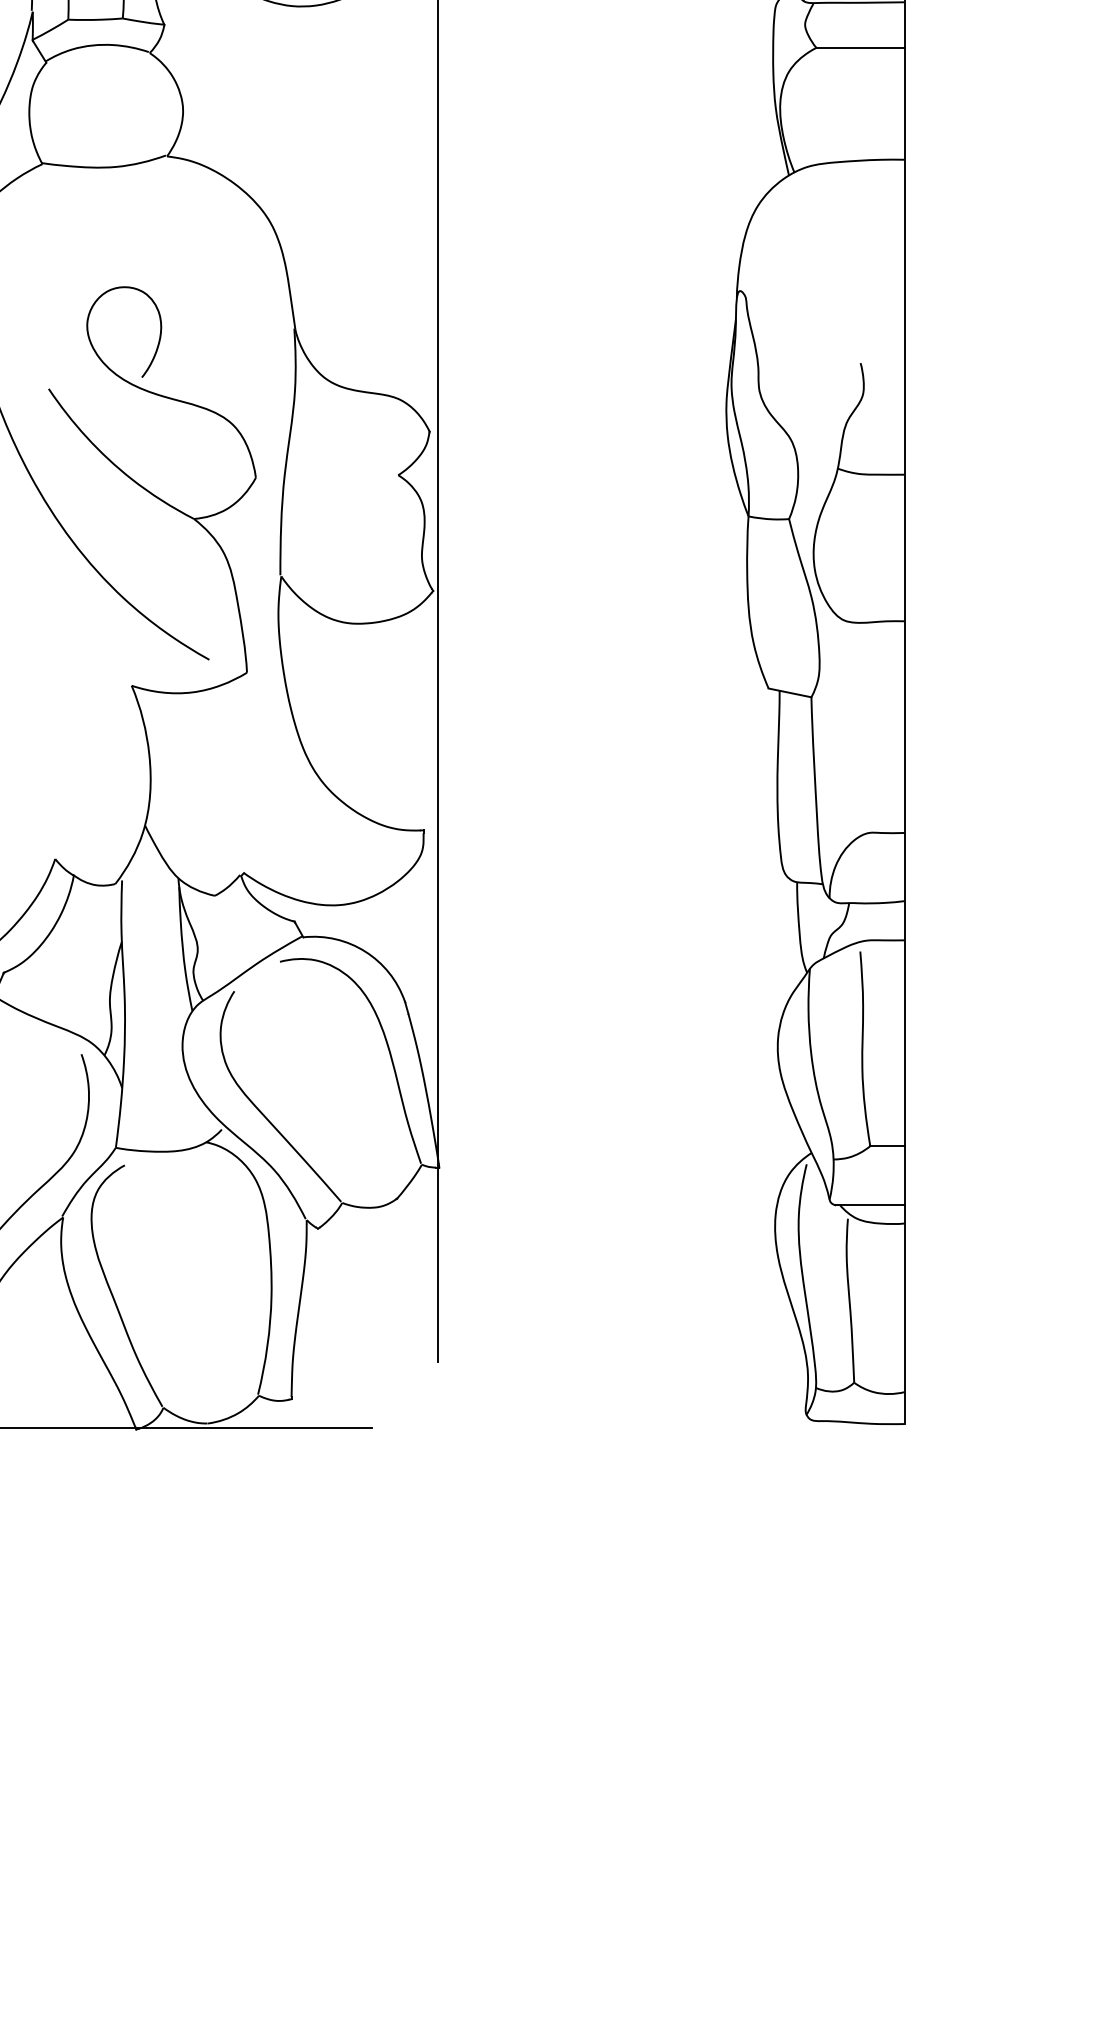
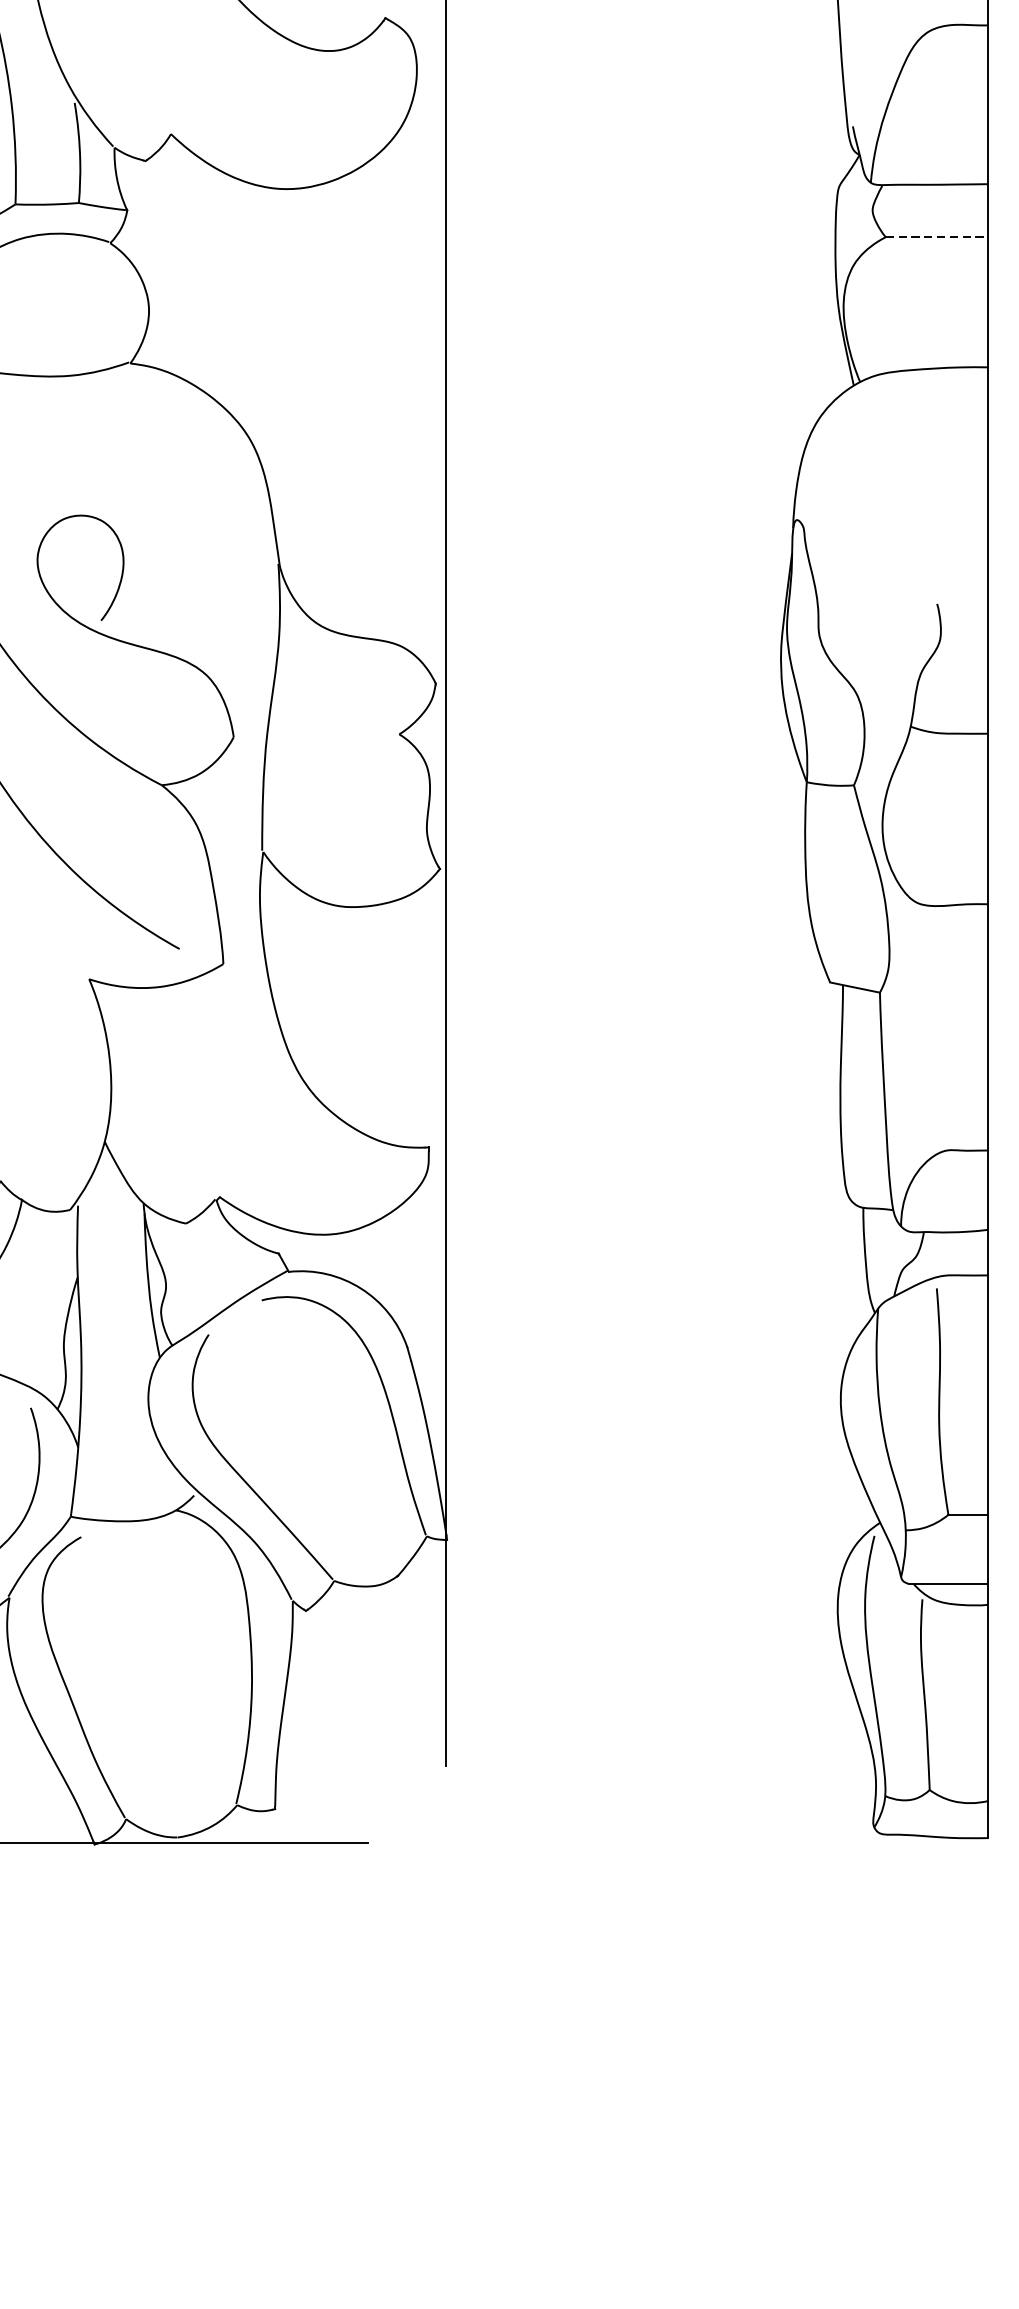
line: (861, 47) -> (938, 236), solid -> dashed

